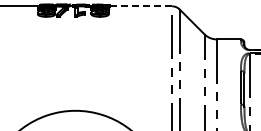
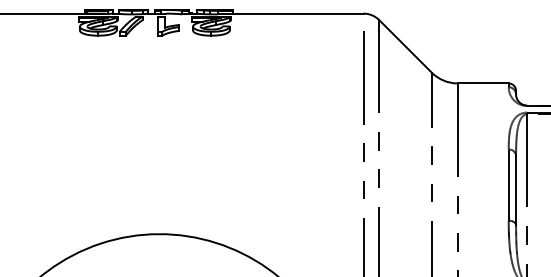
line: (141, 6) -> (298, 13), dashed -> solid

